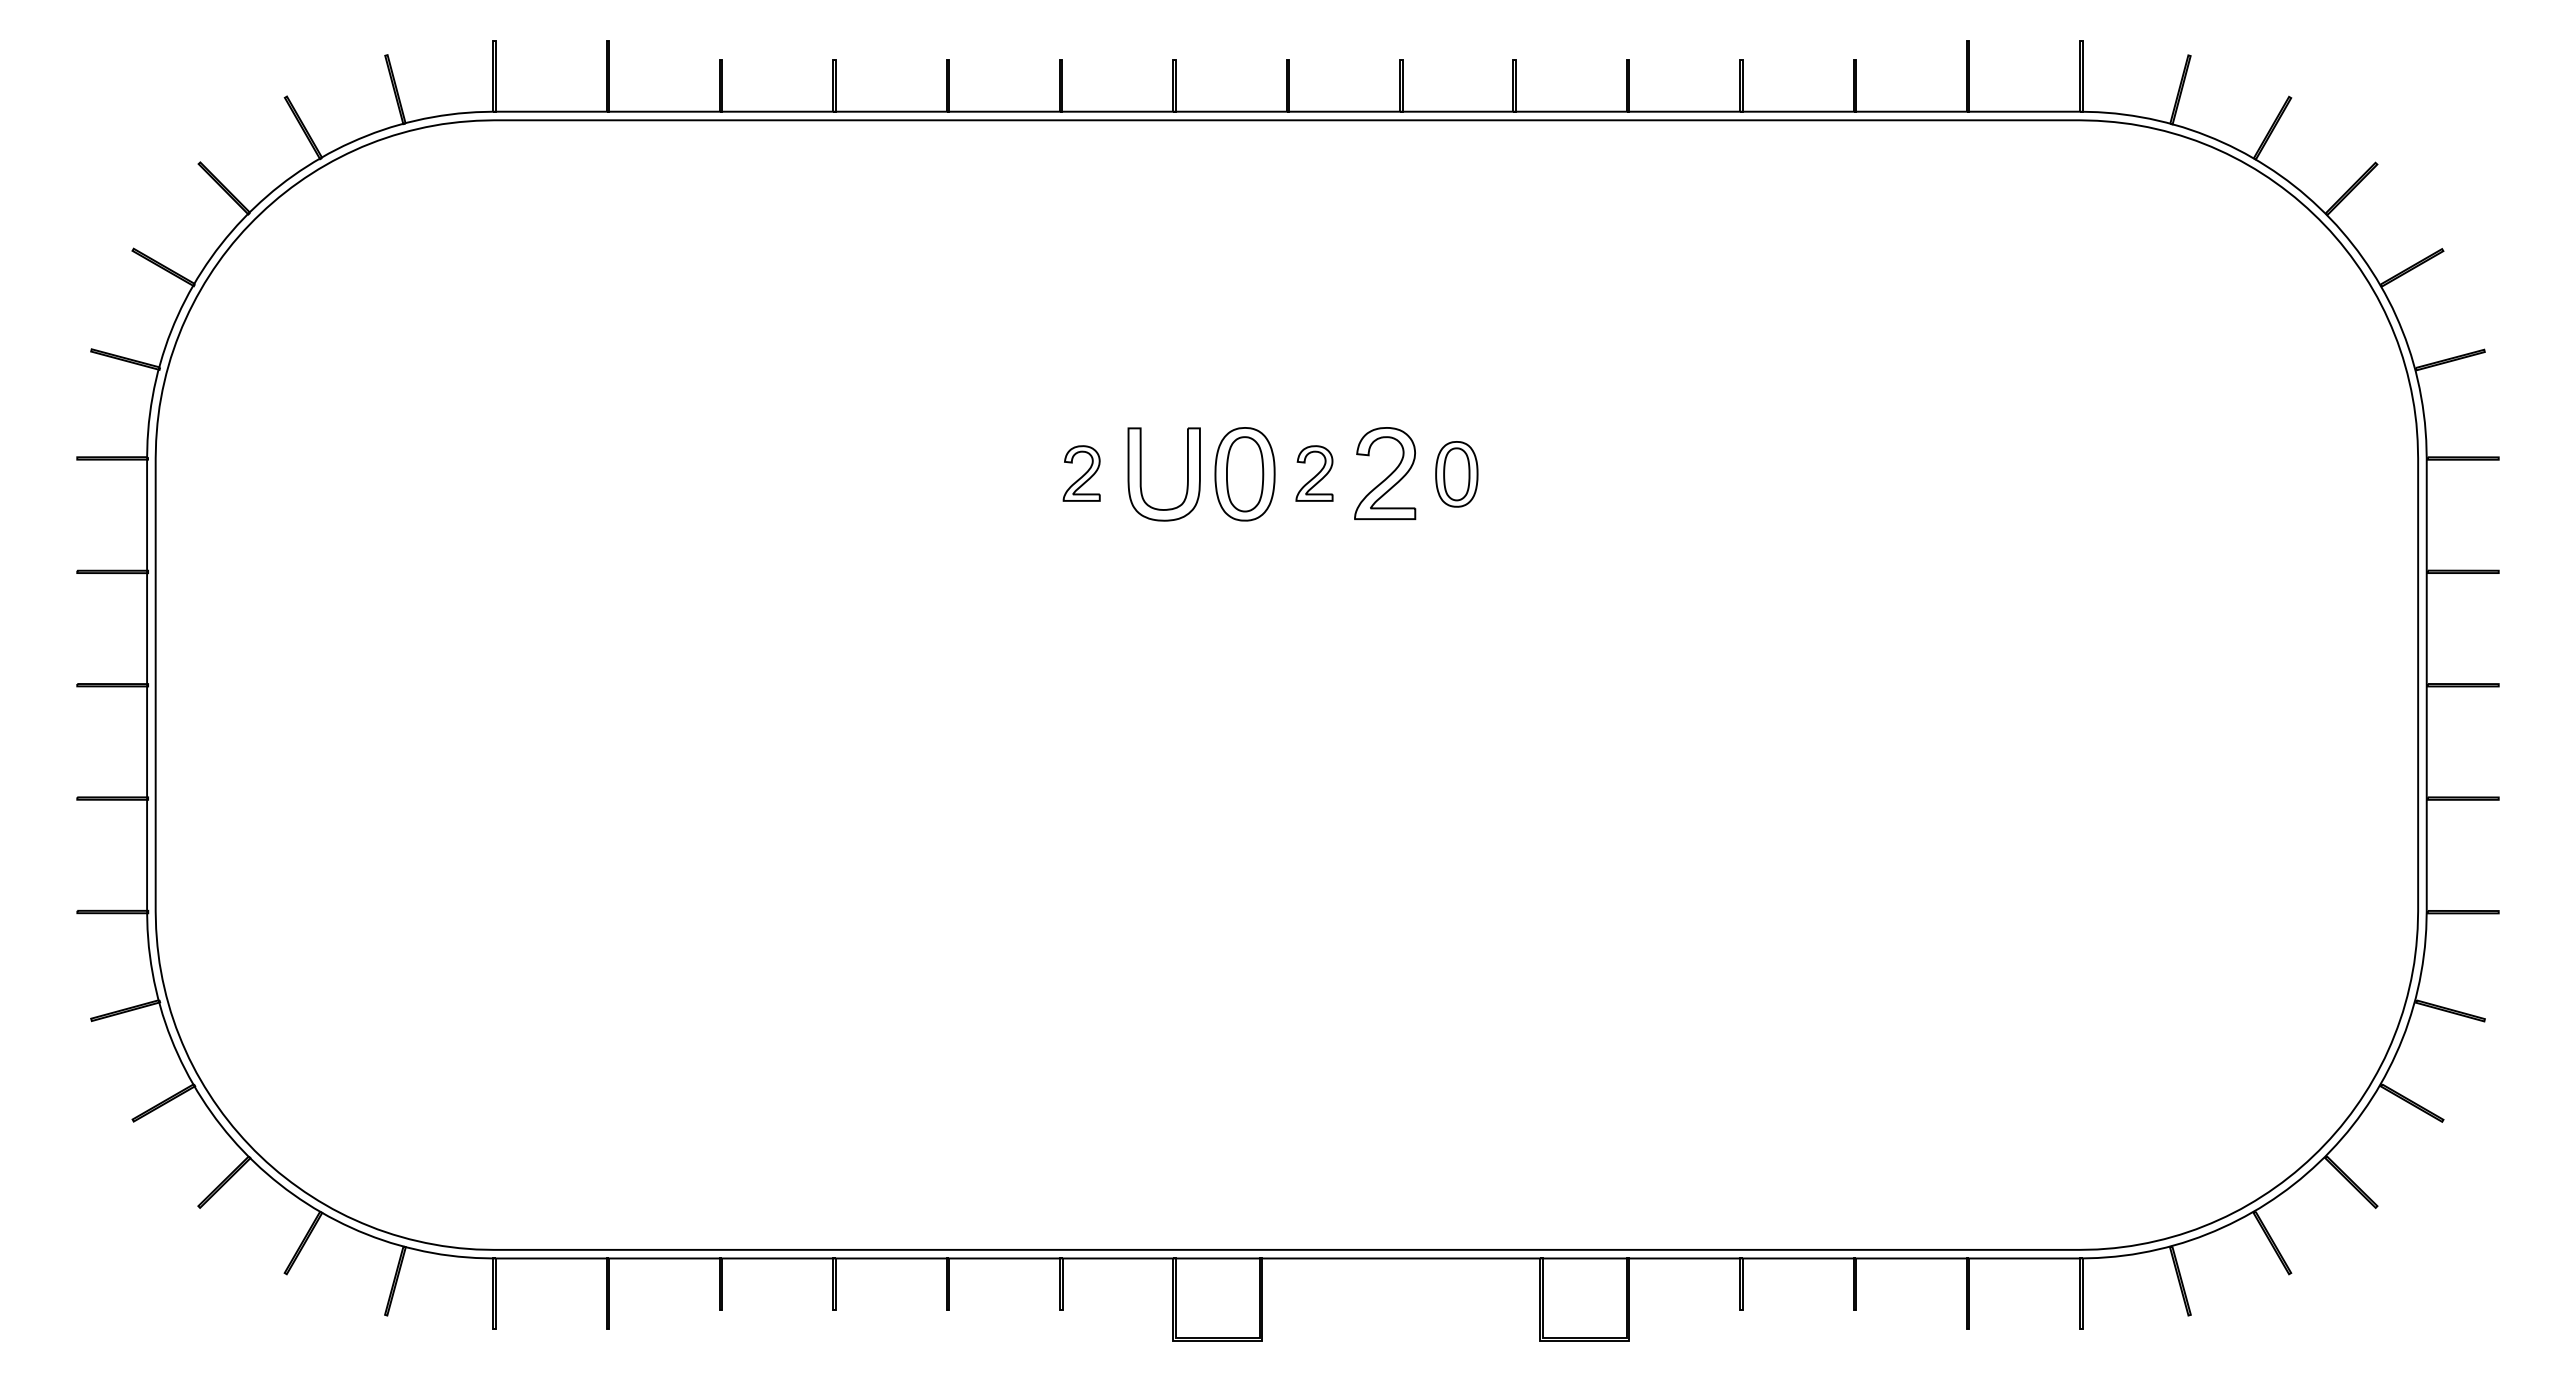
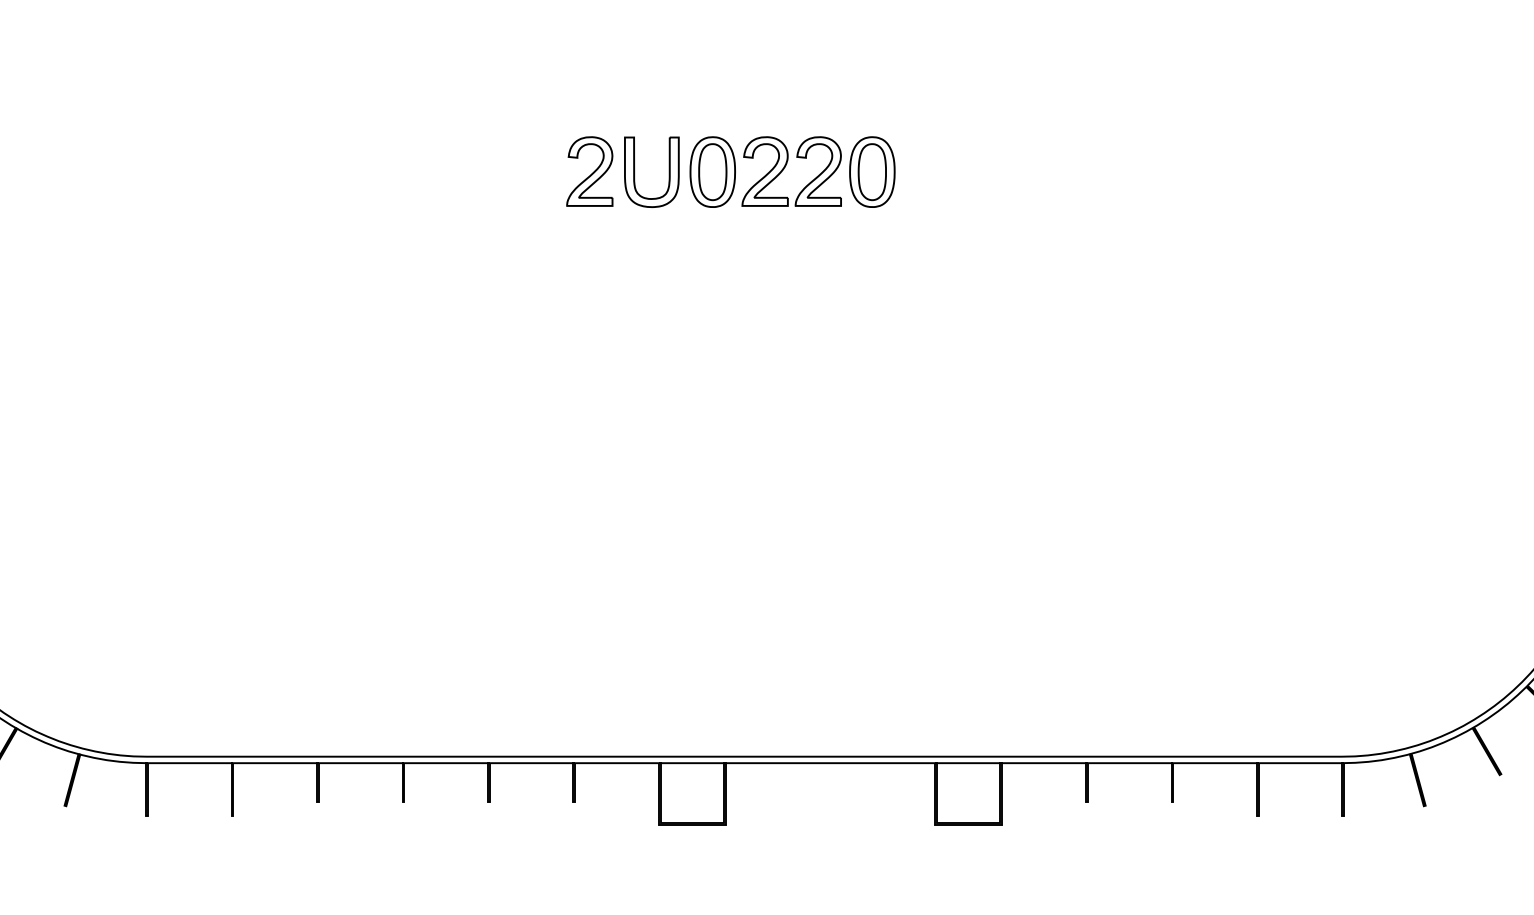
part: (1081, 473) -> (589, 171), size x1.67
part: (1314, 473) -> (765, 171), size x1.67
part: (1456, 474) -> (872, 172), size x1.43

